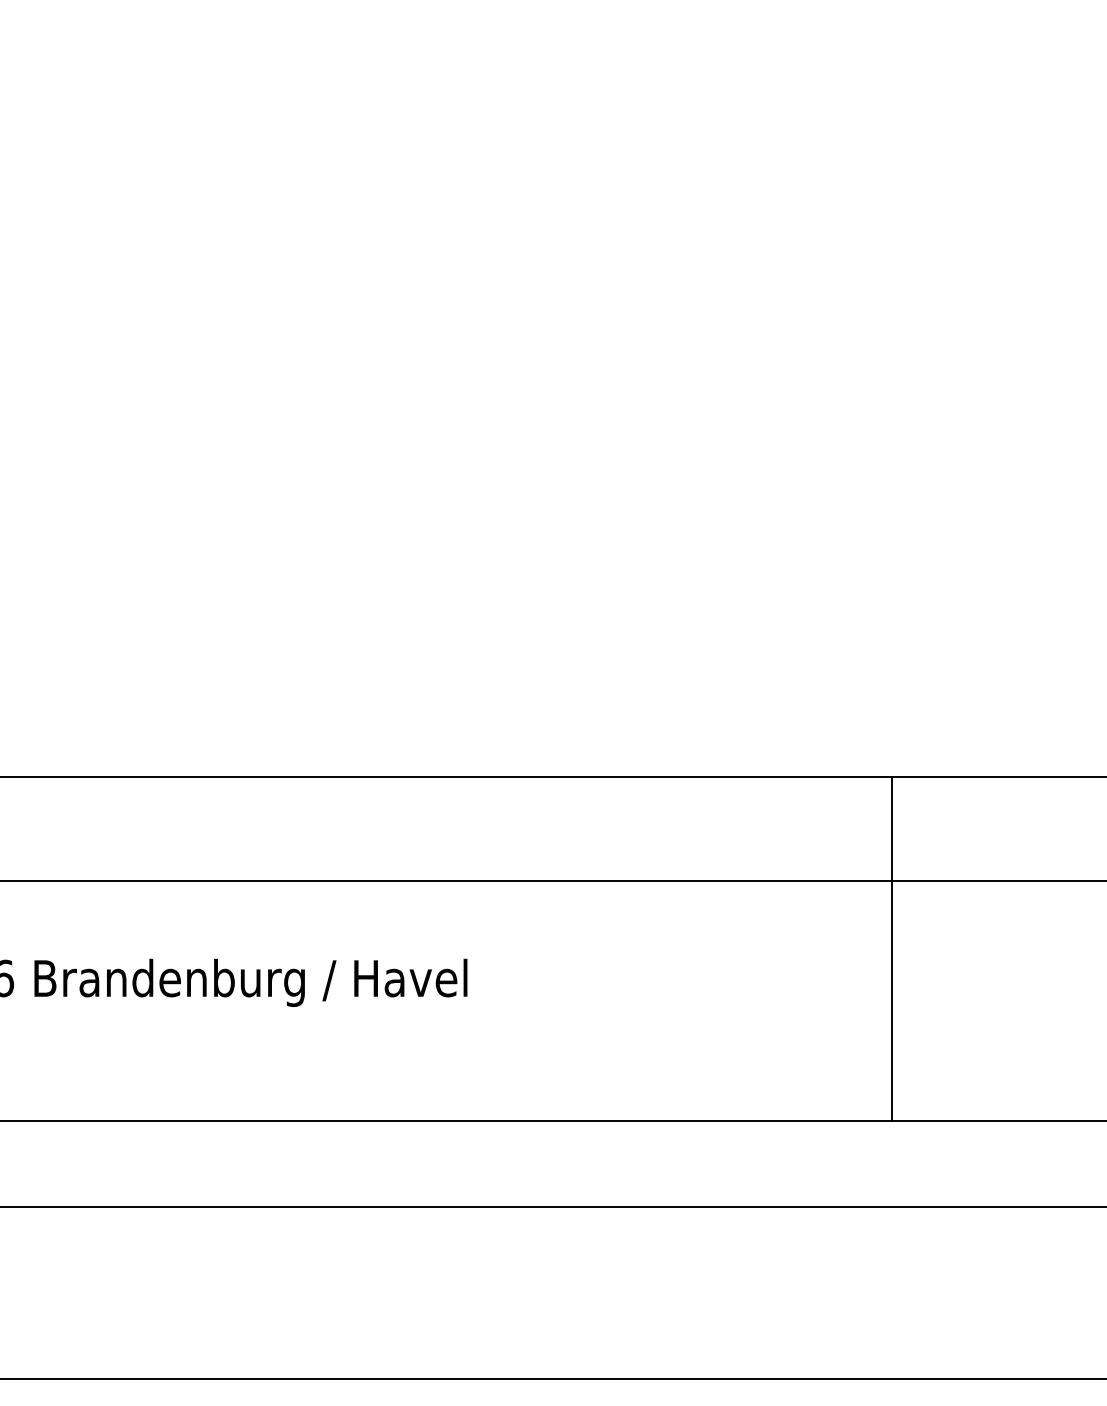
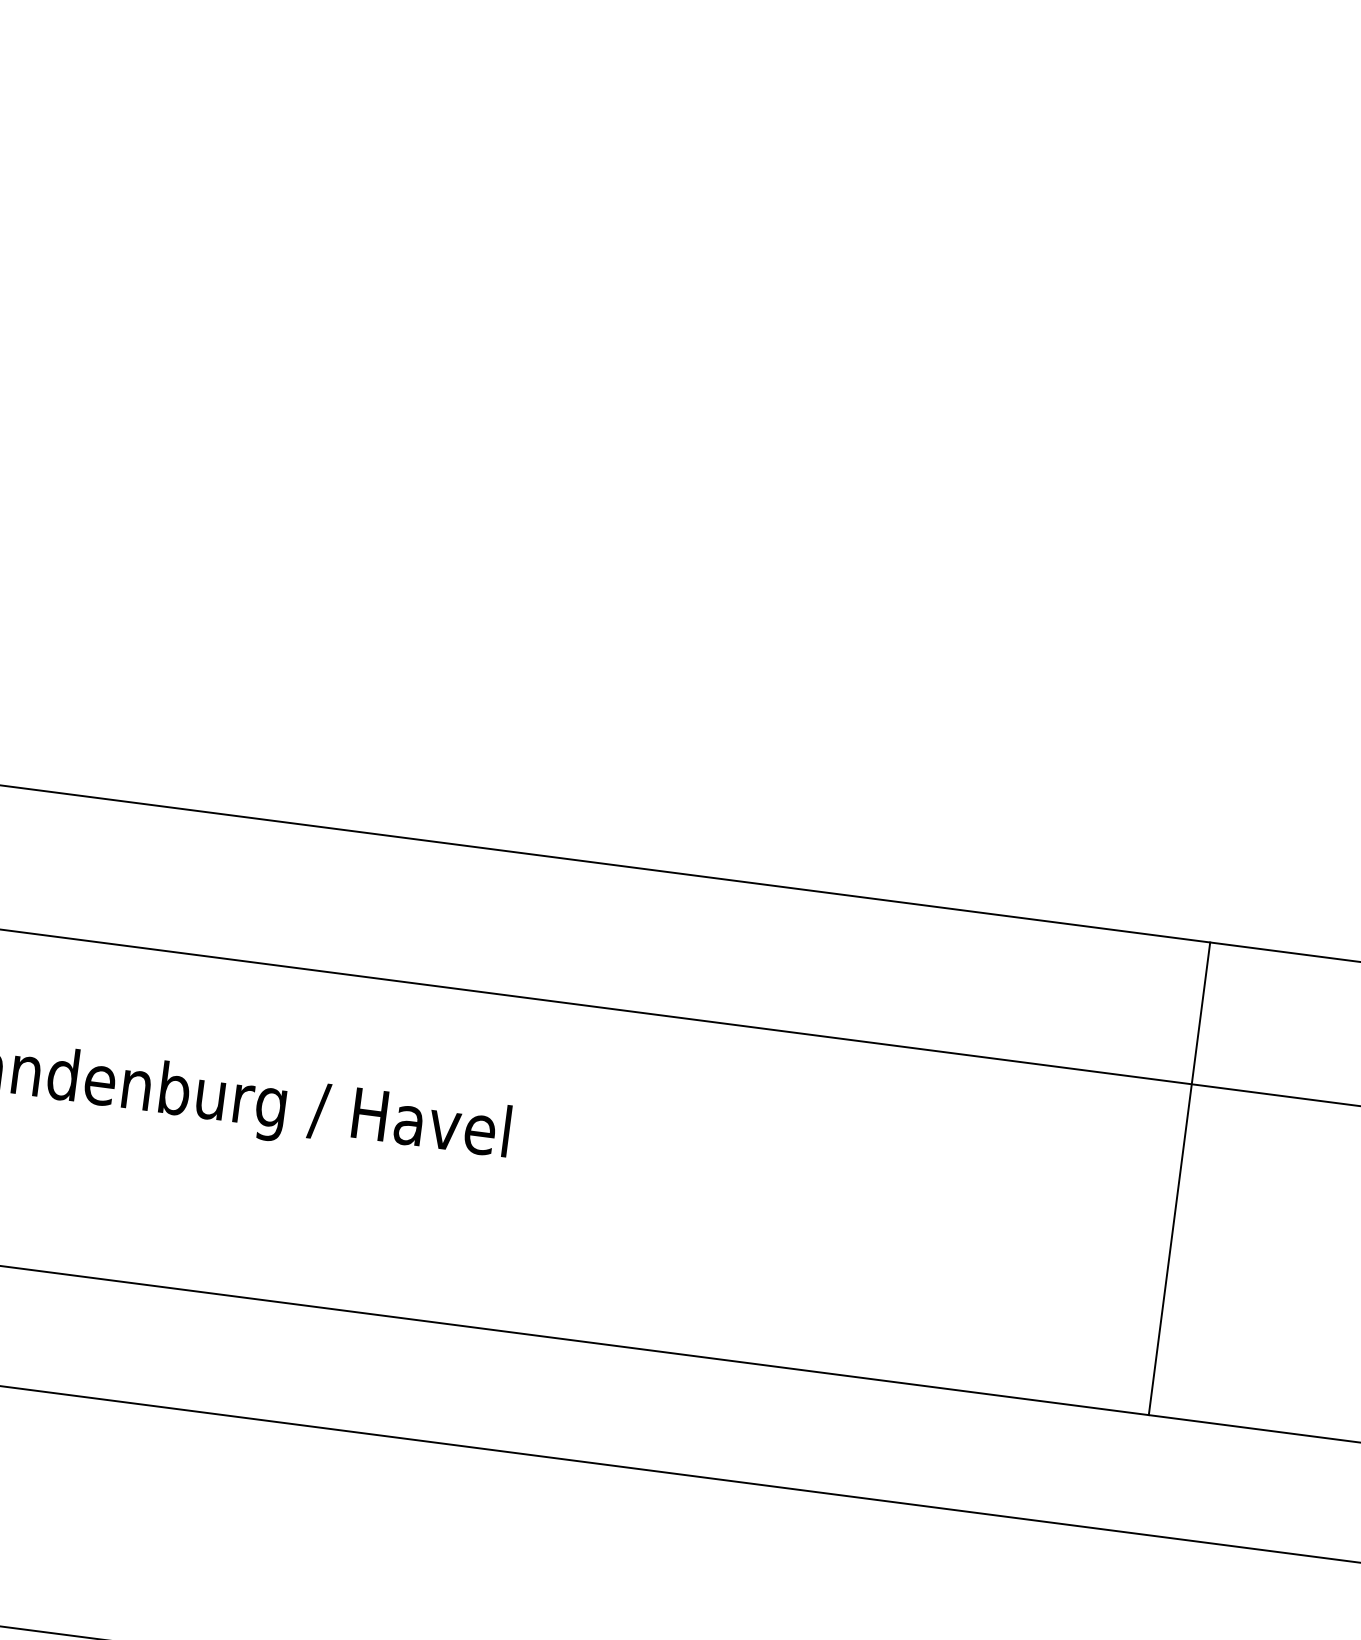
line: (891, 949) -> (1178, 1178), moved

